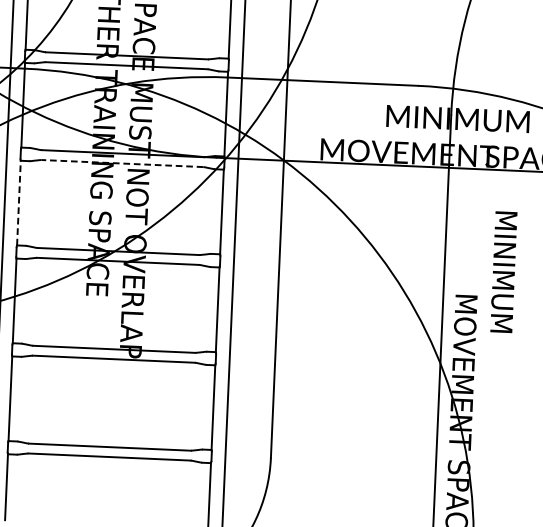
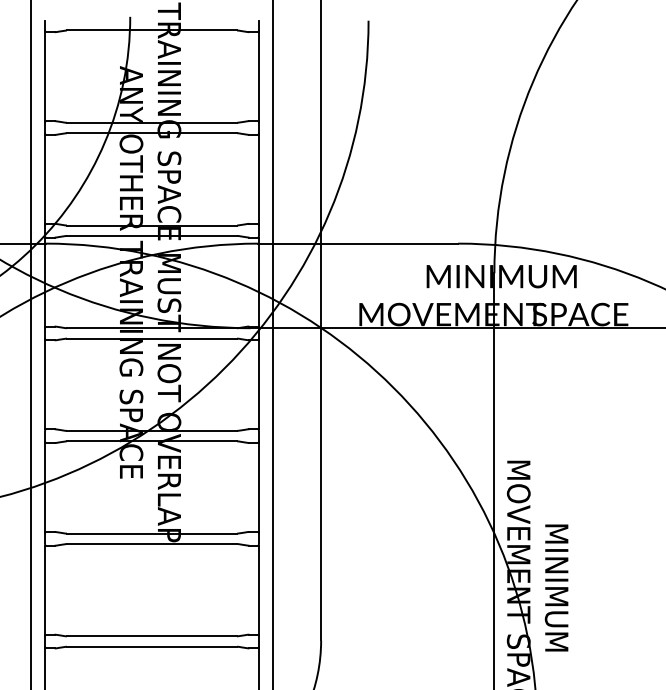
line: (121, 163) -> (151, 338), dashed -> solid
line: (19, 202) -> (45, 384), dashed -> solid
text: (503, 271) -> (556, 587), moved

